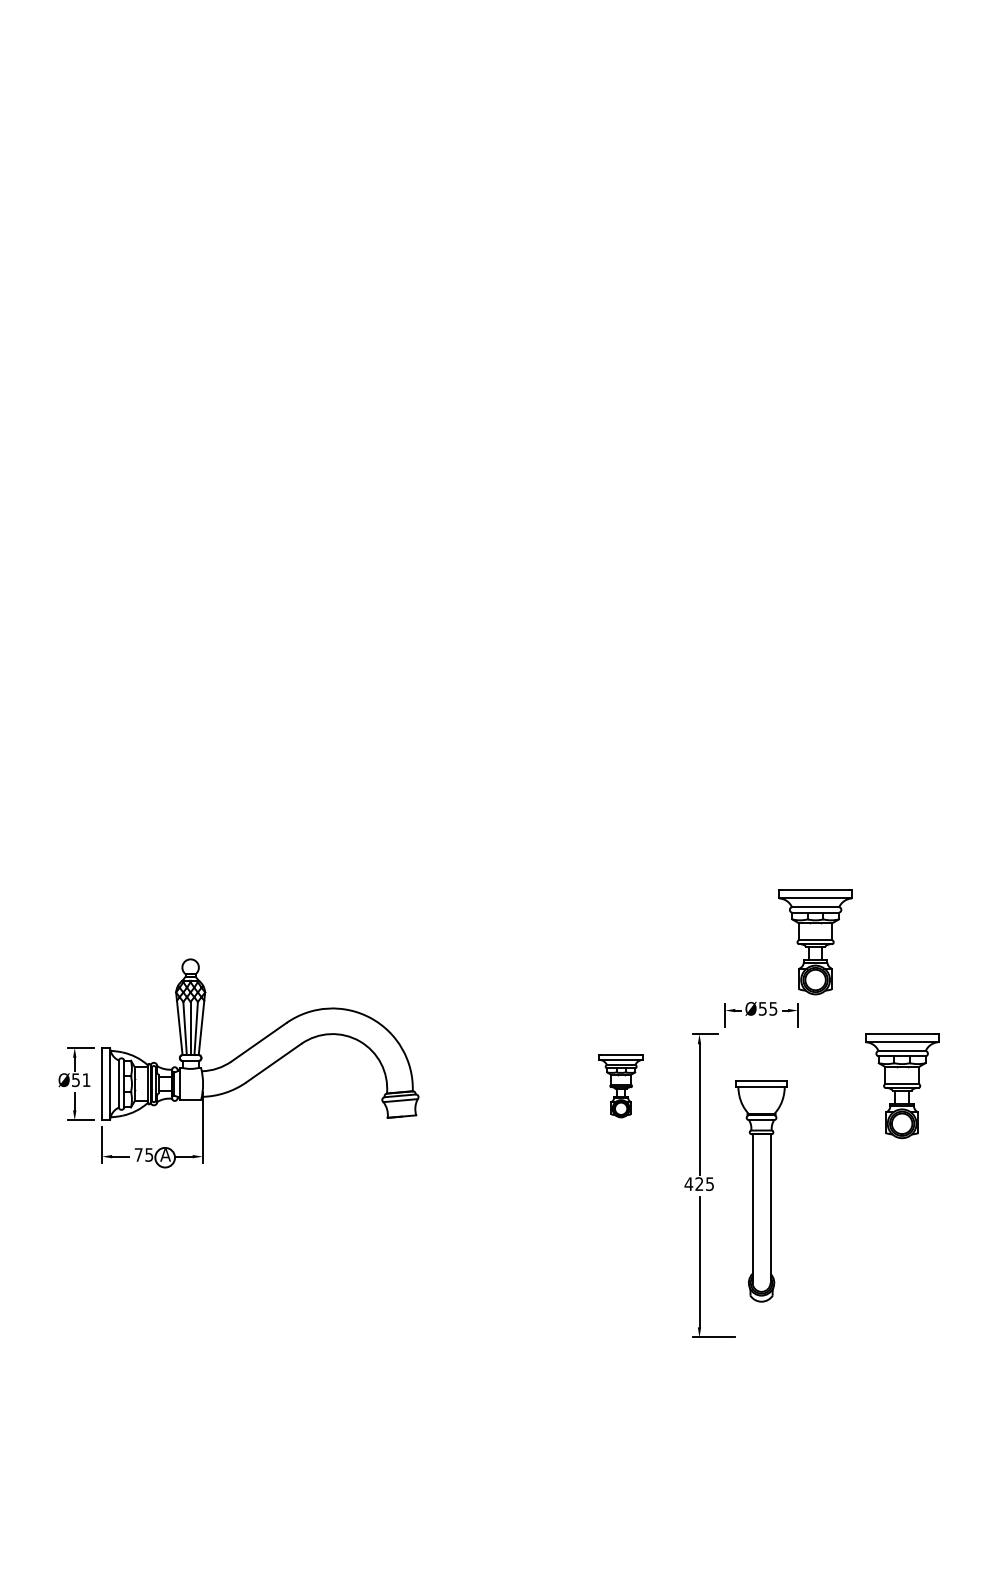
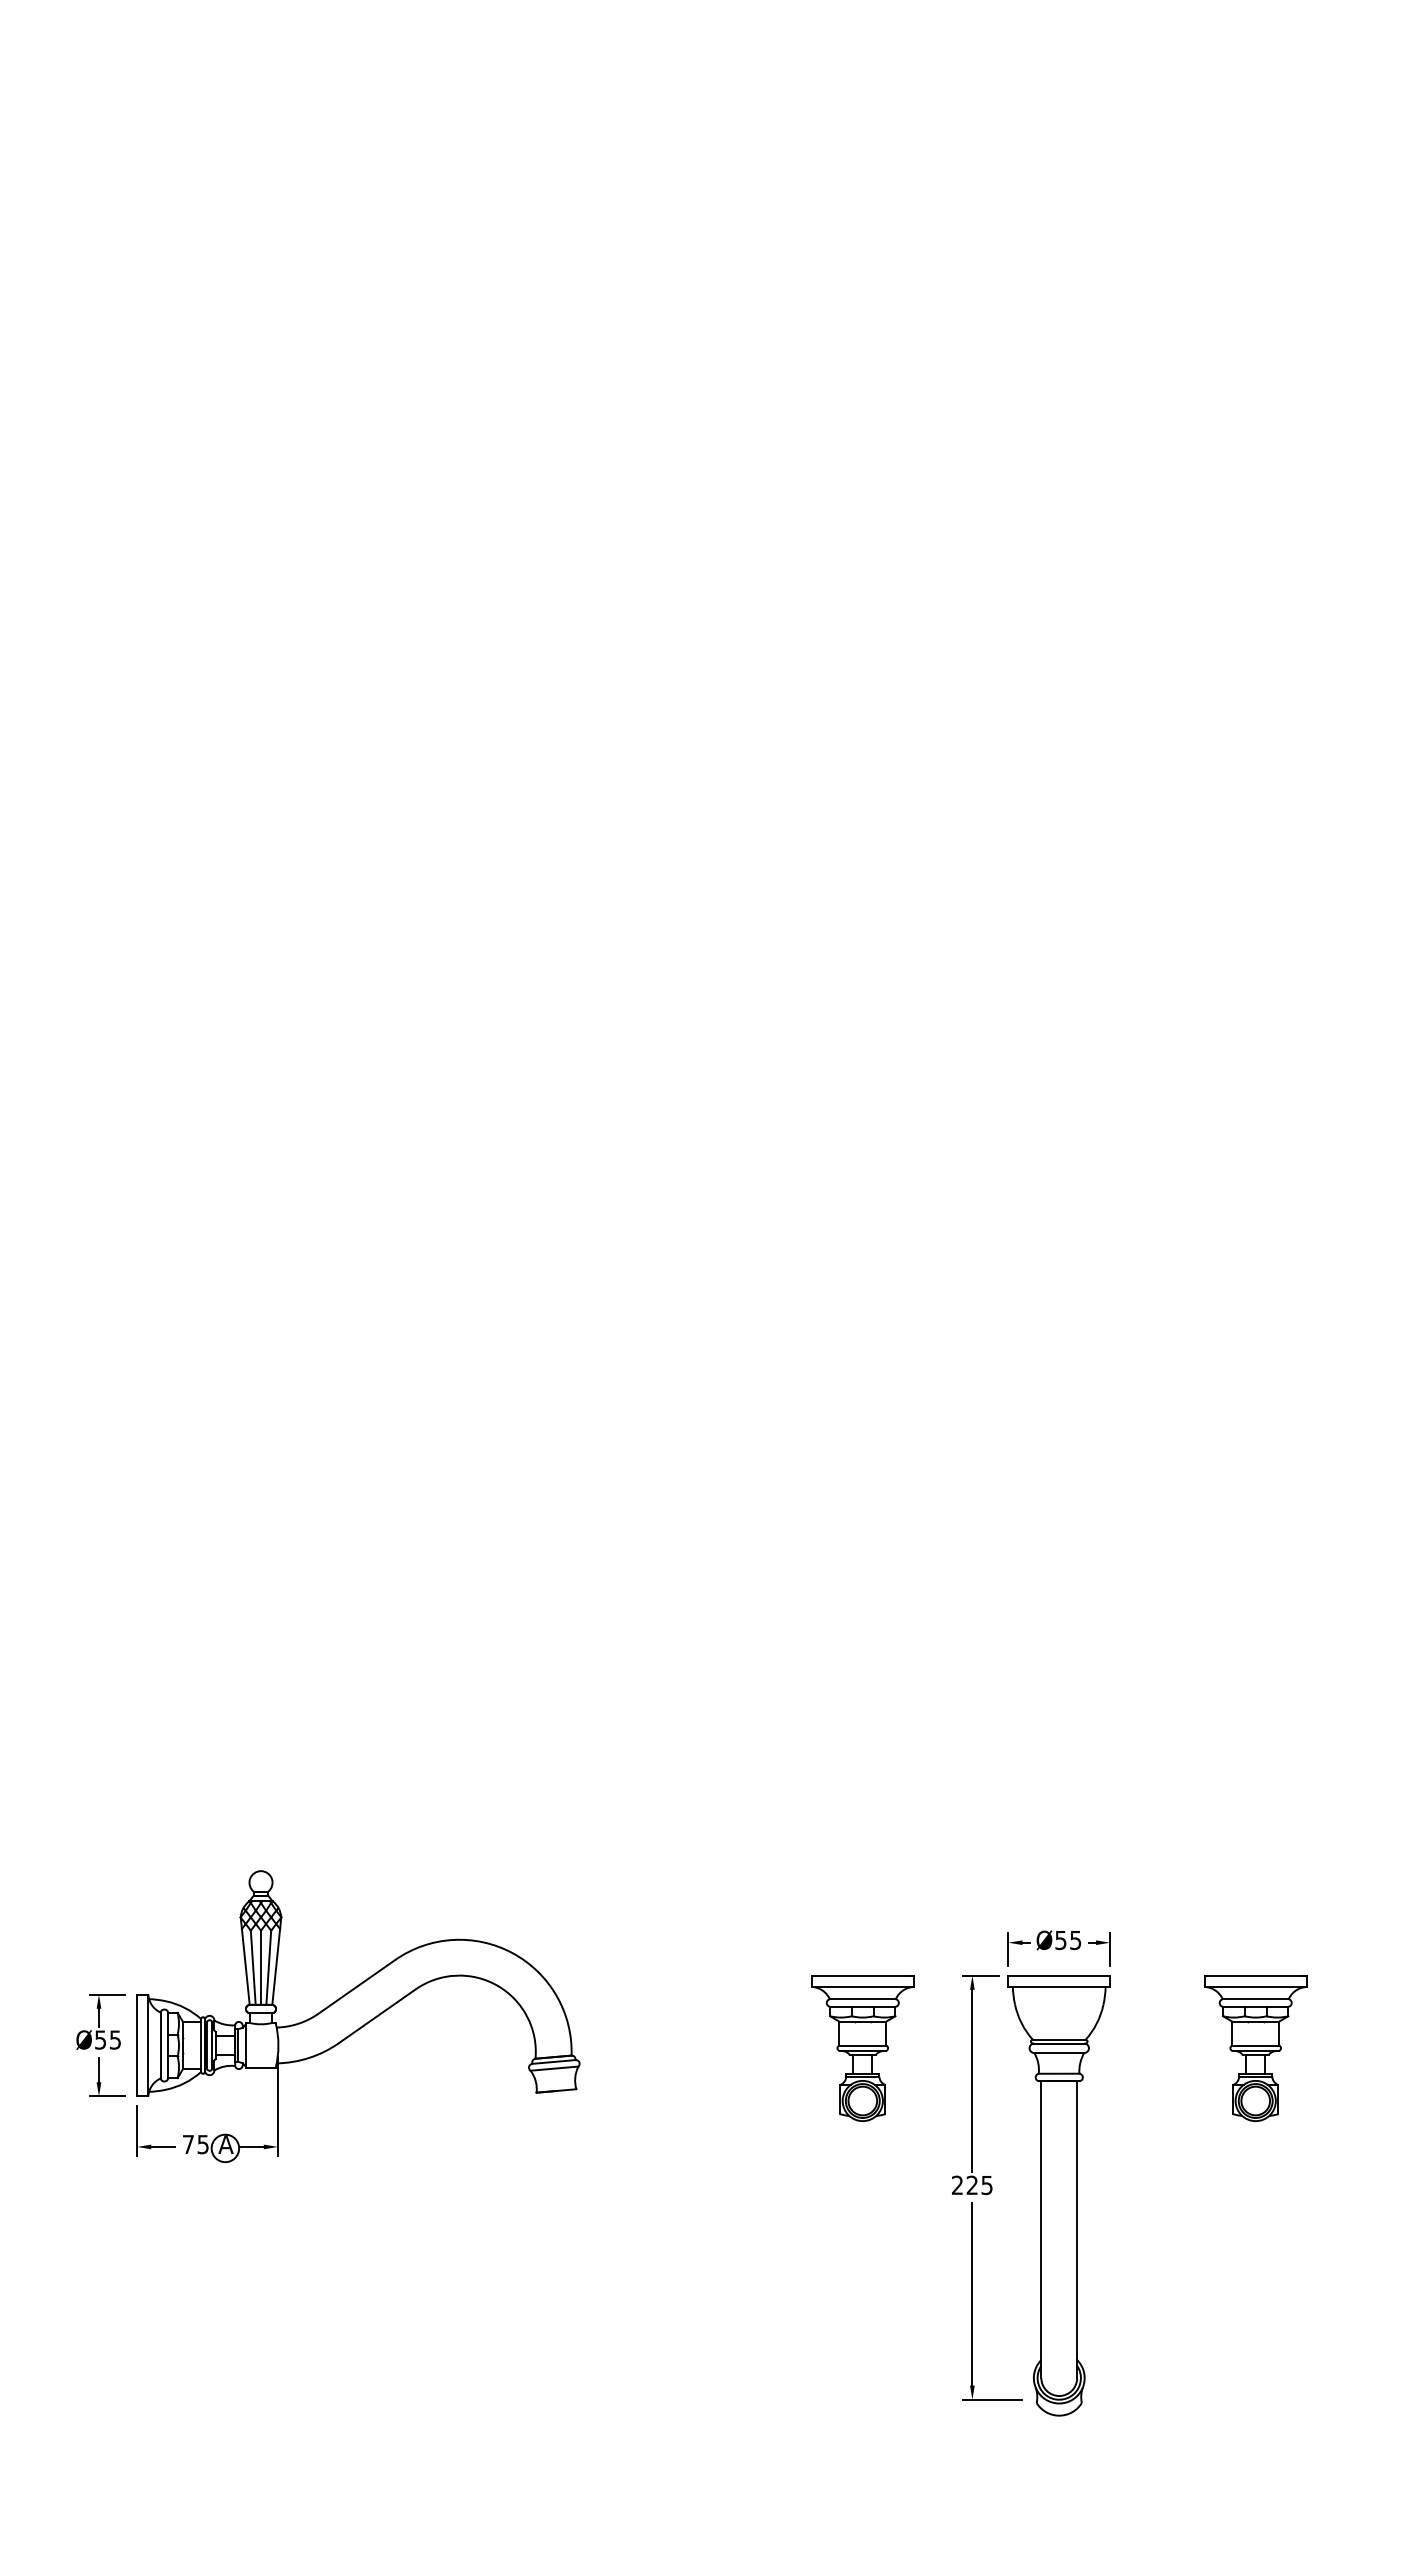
part: (815, 942) -> (1134, 1847), removed
text: (86, 1079) -> (115, 2039), Ø51 -> Ø55
part: (620, 1086) -> (862, 2048), size x1.67
text: (688, 1183) -> (957, 2184), 425 -> 225
part: (761, 1191) -> (1058, 2195), size x1.43

